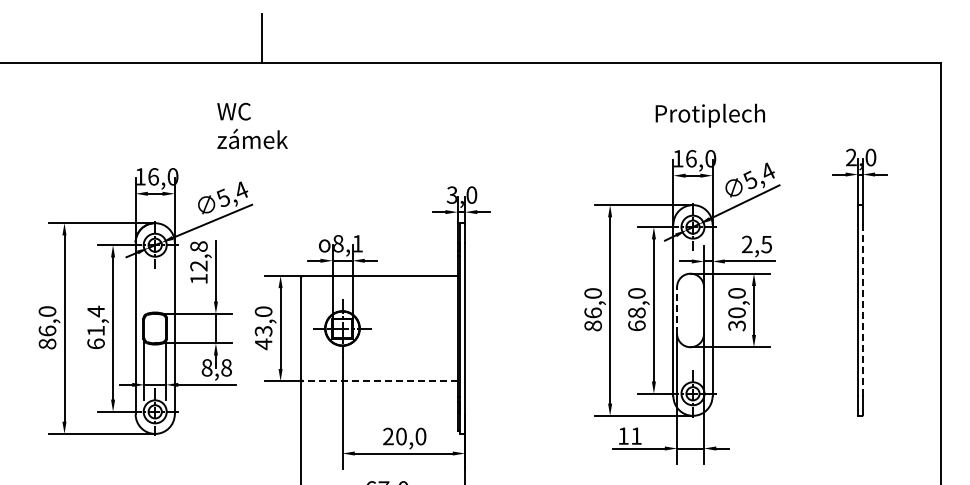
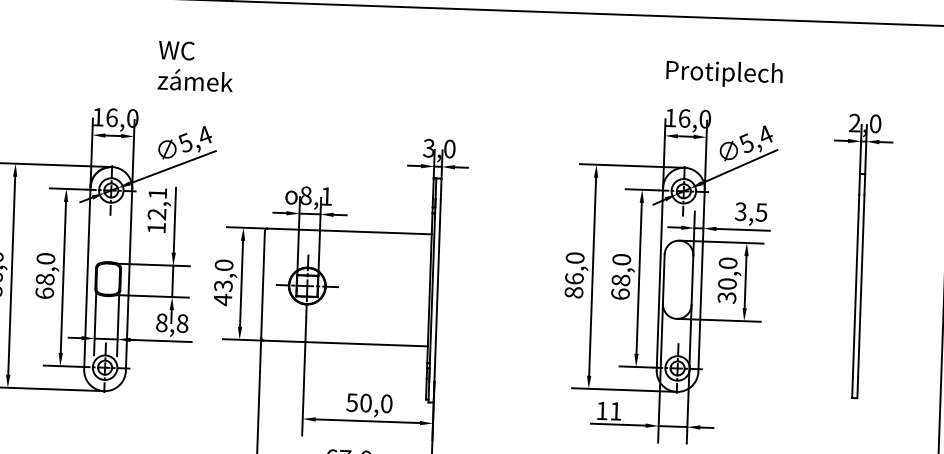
text: (709, 115) -> (723, 73), moved
text: (252, 125) -> (195, 66), moved
text: (746, 244) -> (740, 211), 2,5 -> 3,5
text: (198, 246) -> (157, 193), 12,8 -> 12,1
line: (677, 309) -> (664, 278), dashed -> solid
line: (862, 310) -> (860, 286), dashed -> solid
text: (95, 320) -> (45, 268), 61,4 -> 68,0
line: (379, 381) -> (344, 343), dashed -> solid
text: (388, 436) -> (352, 402), 20,0 -> 50,0

